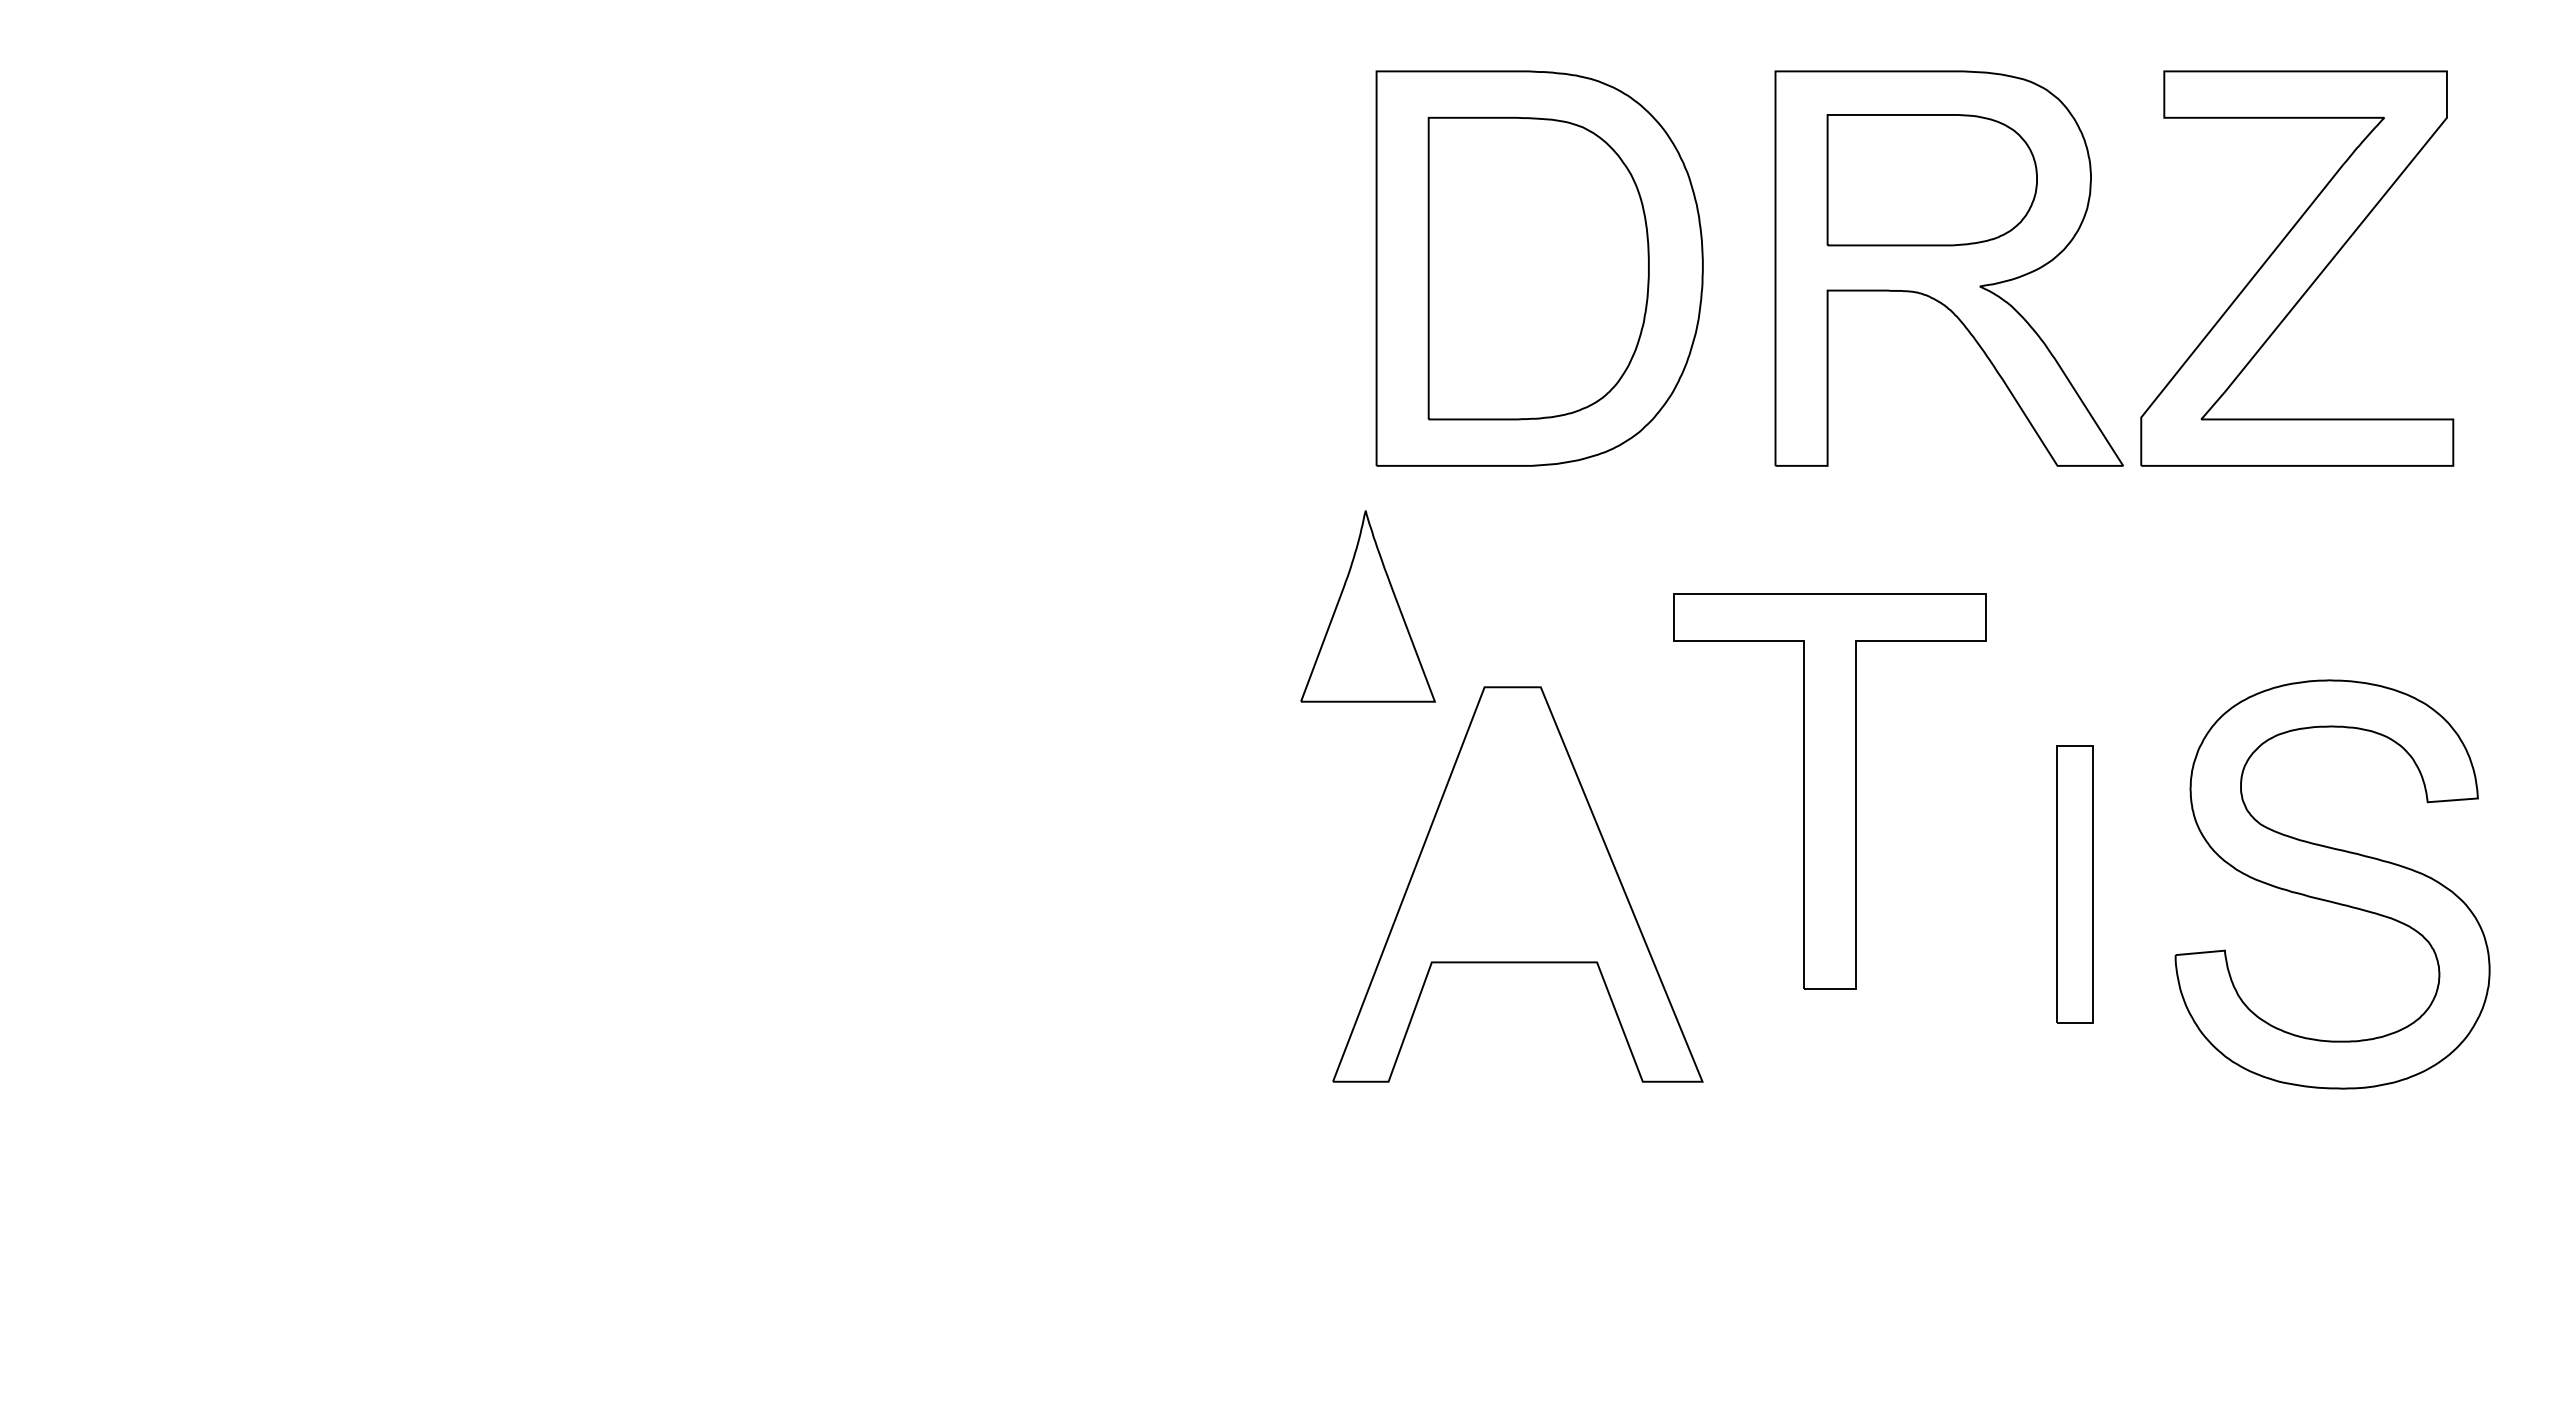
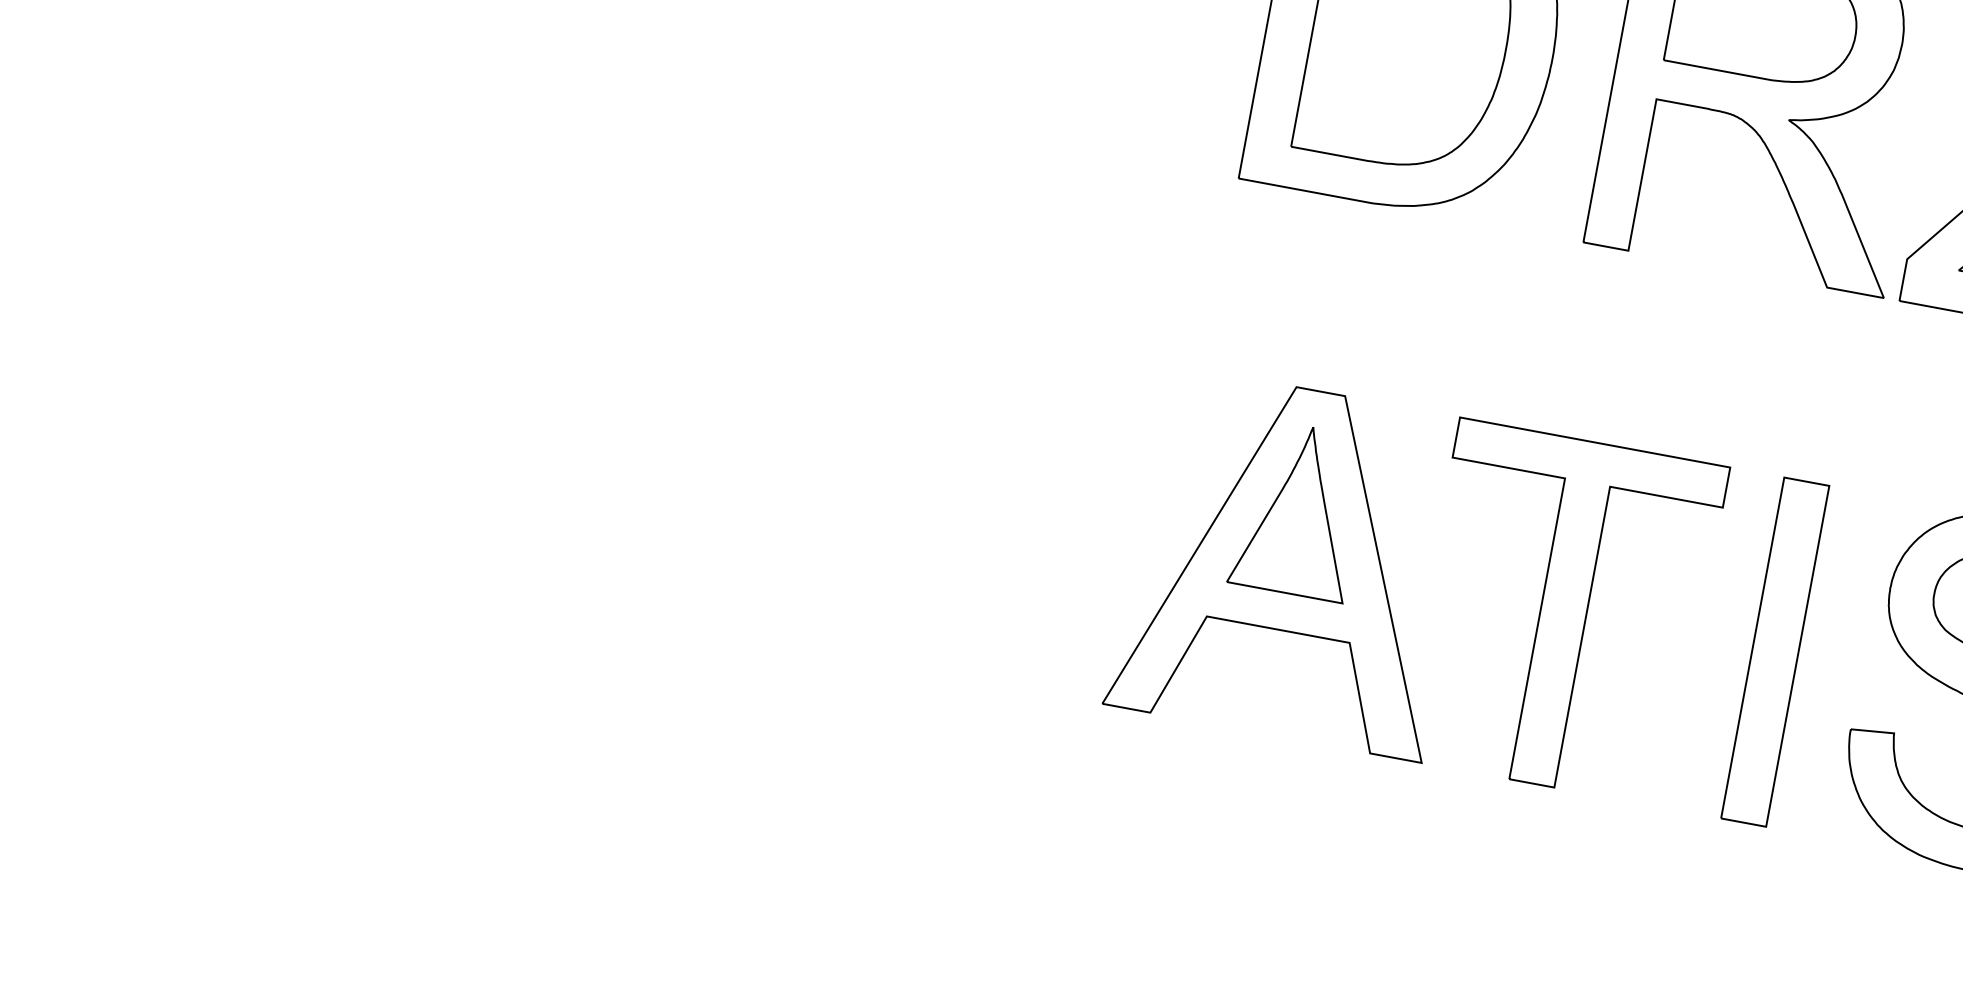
part: (1368, 606) -> (1300, 510), moved
part: (1829, 791) -> (1563, 612), moved
part: (2074, 884) -> (1774, 652), size x1.43

